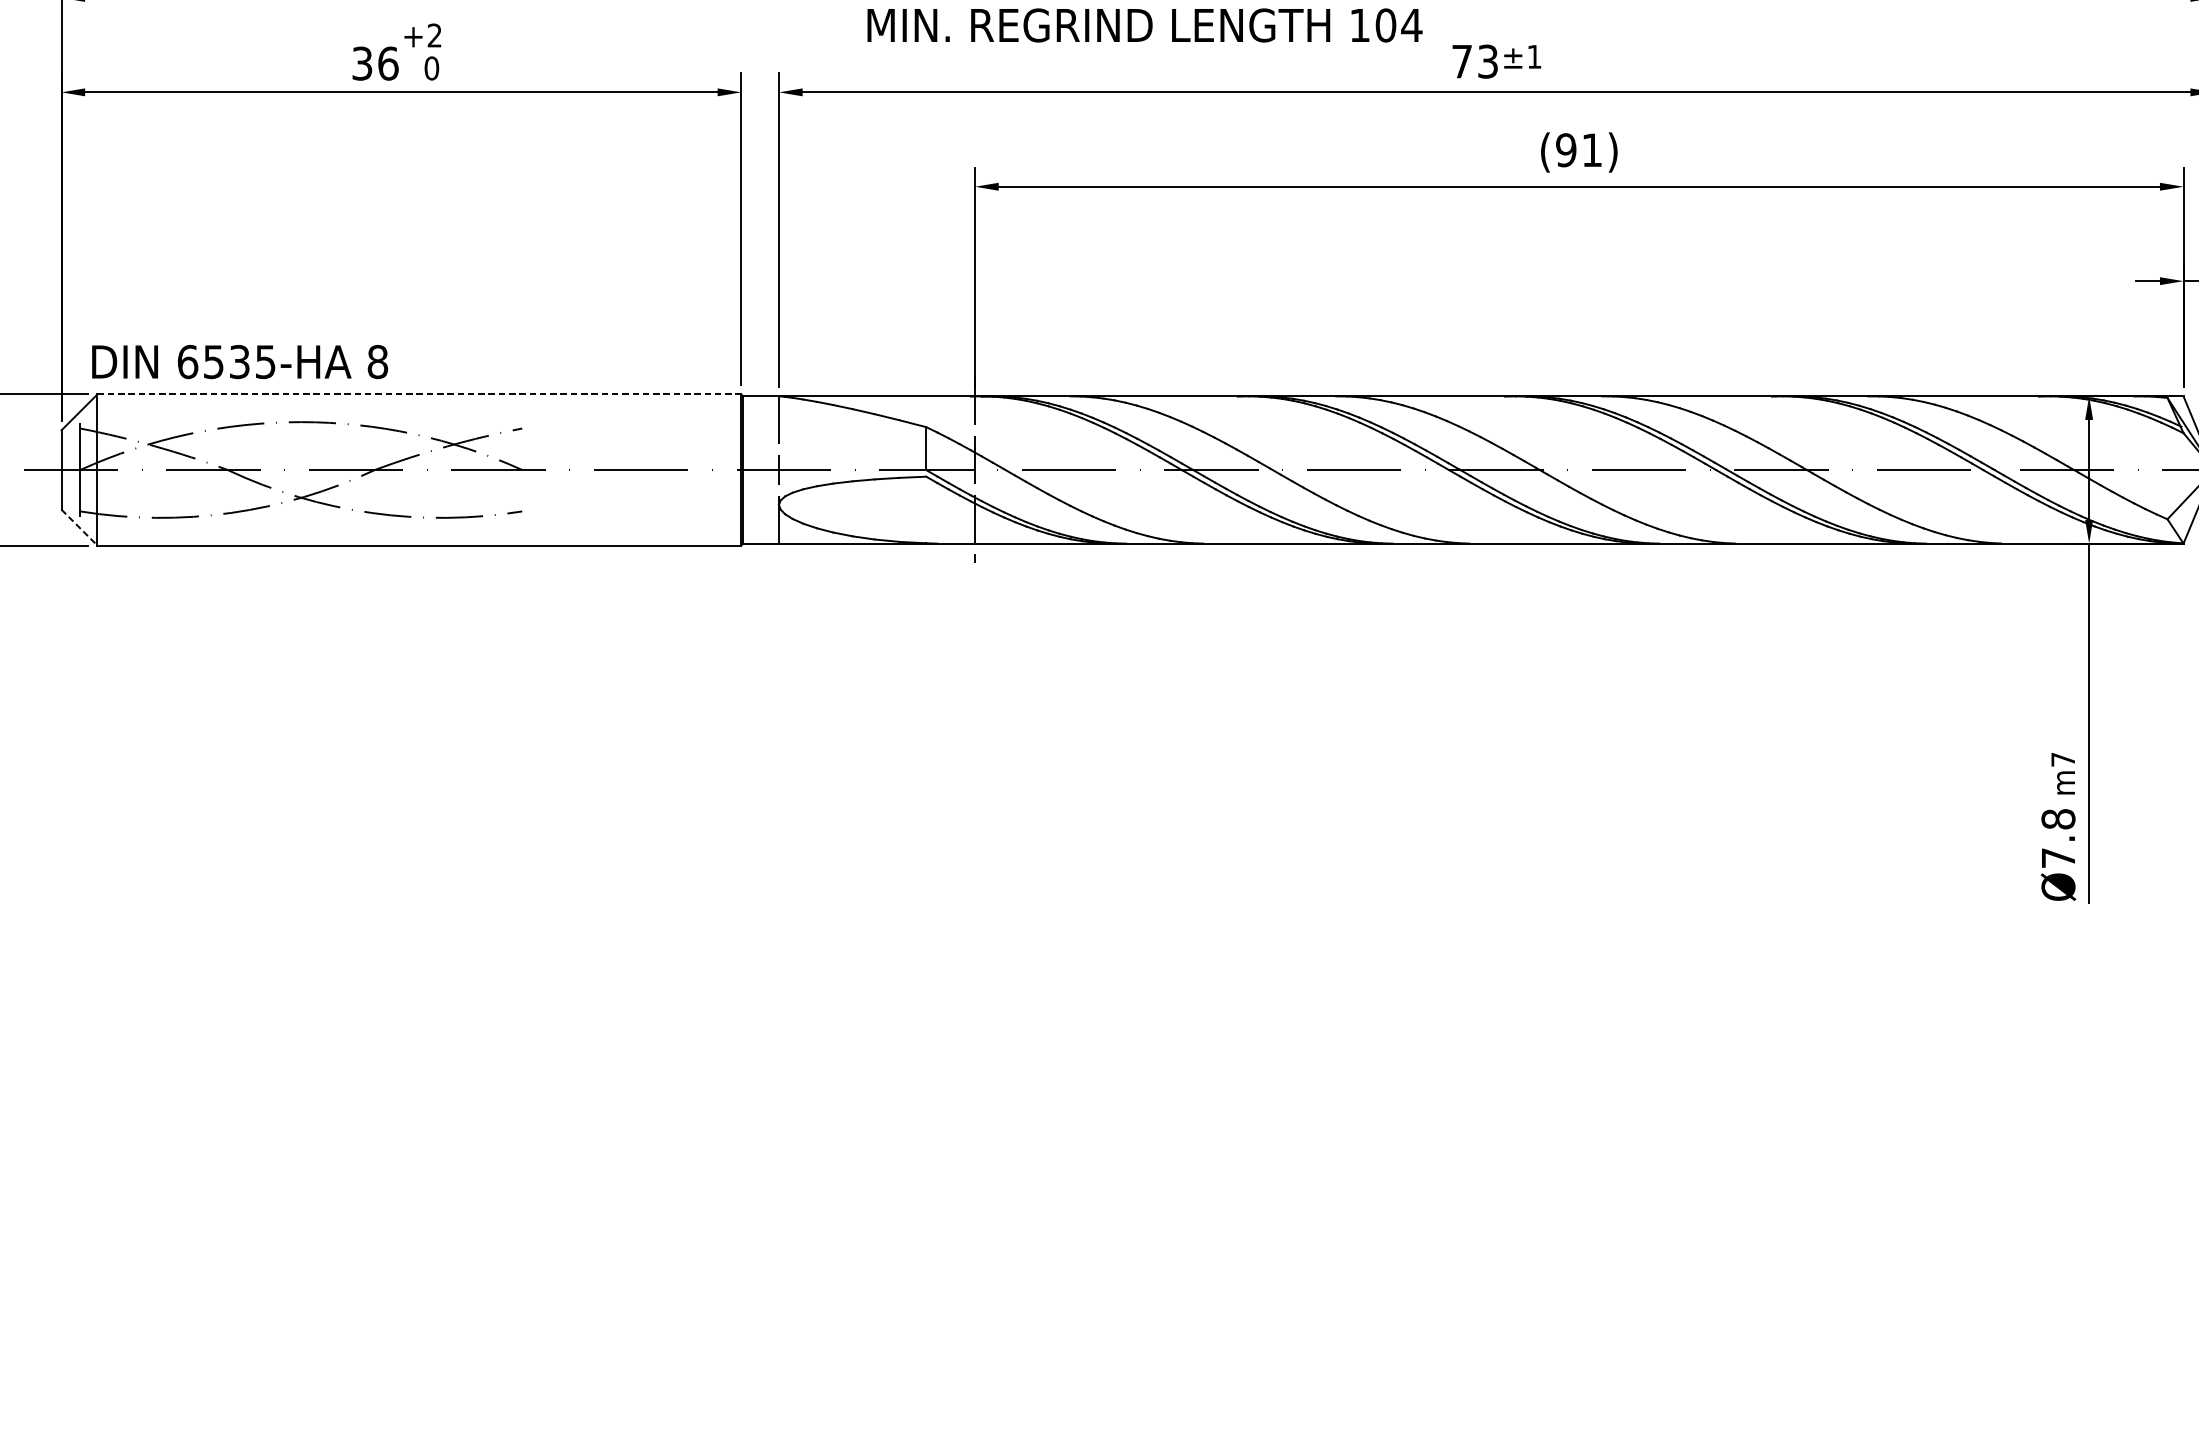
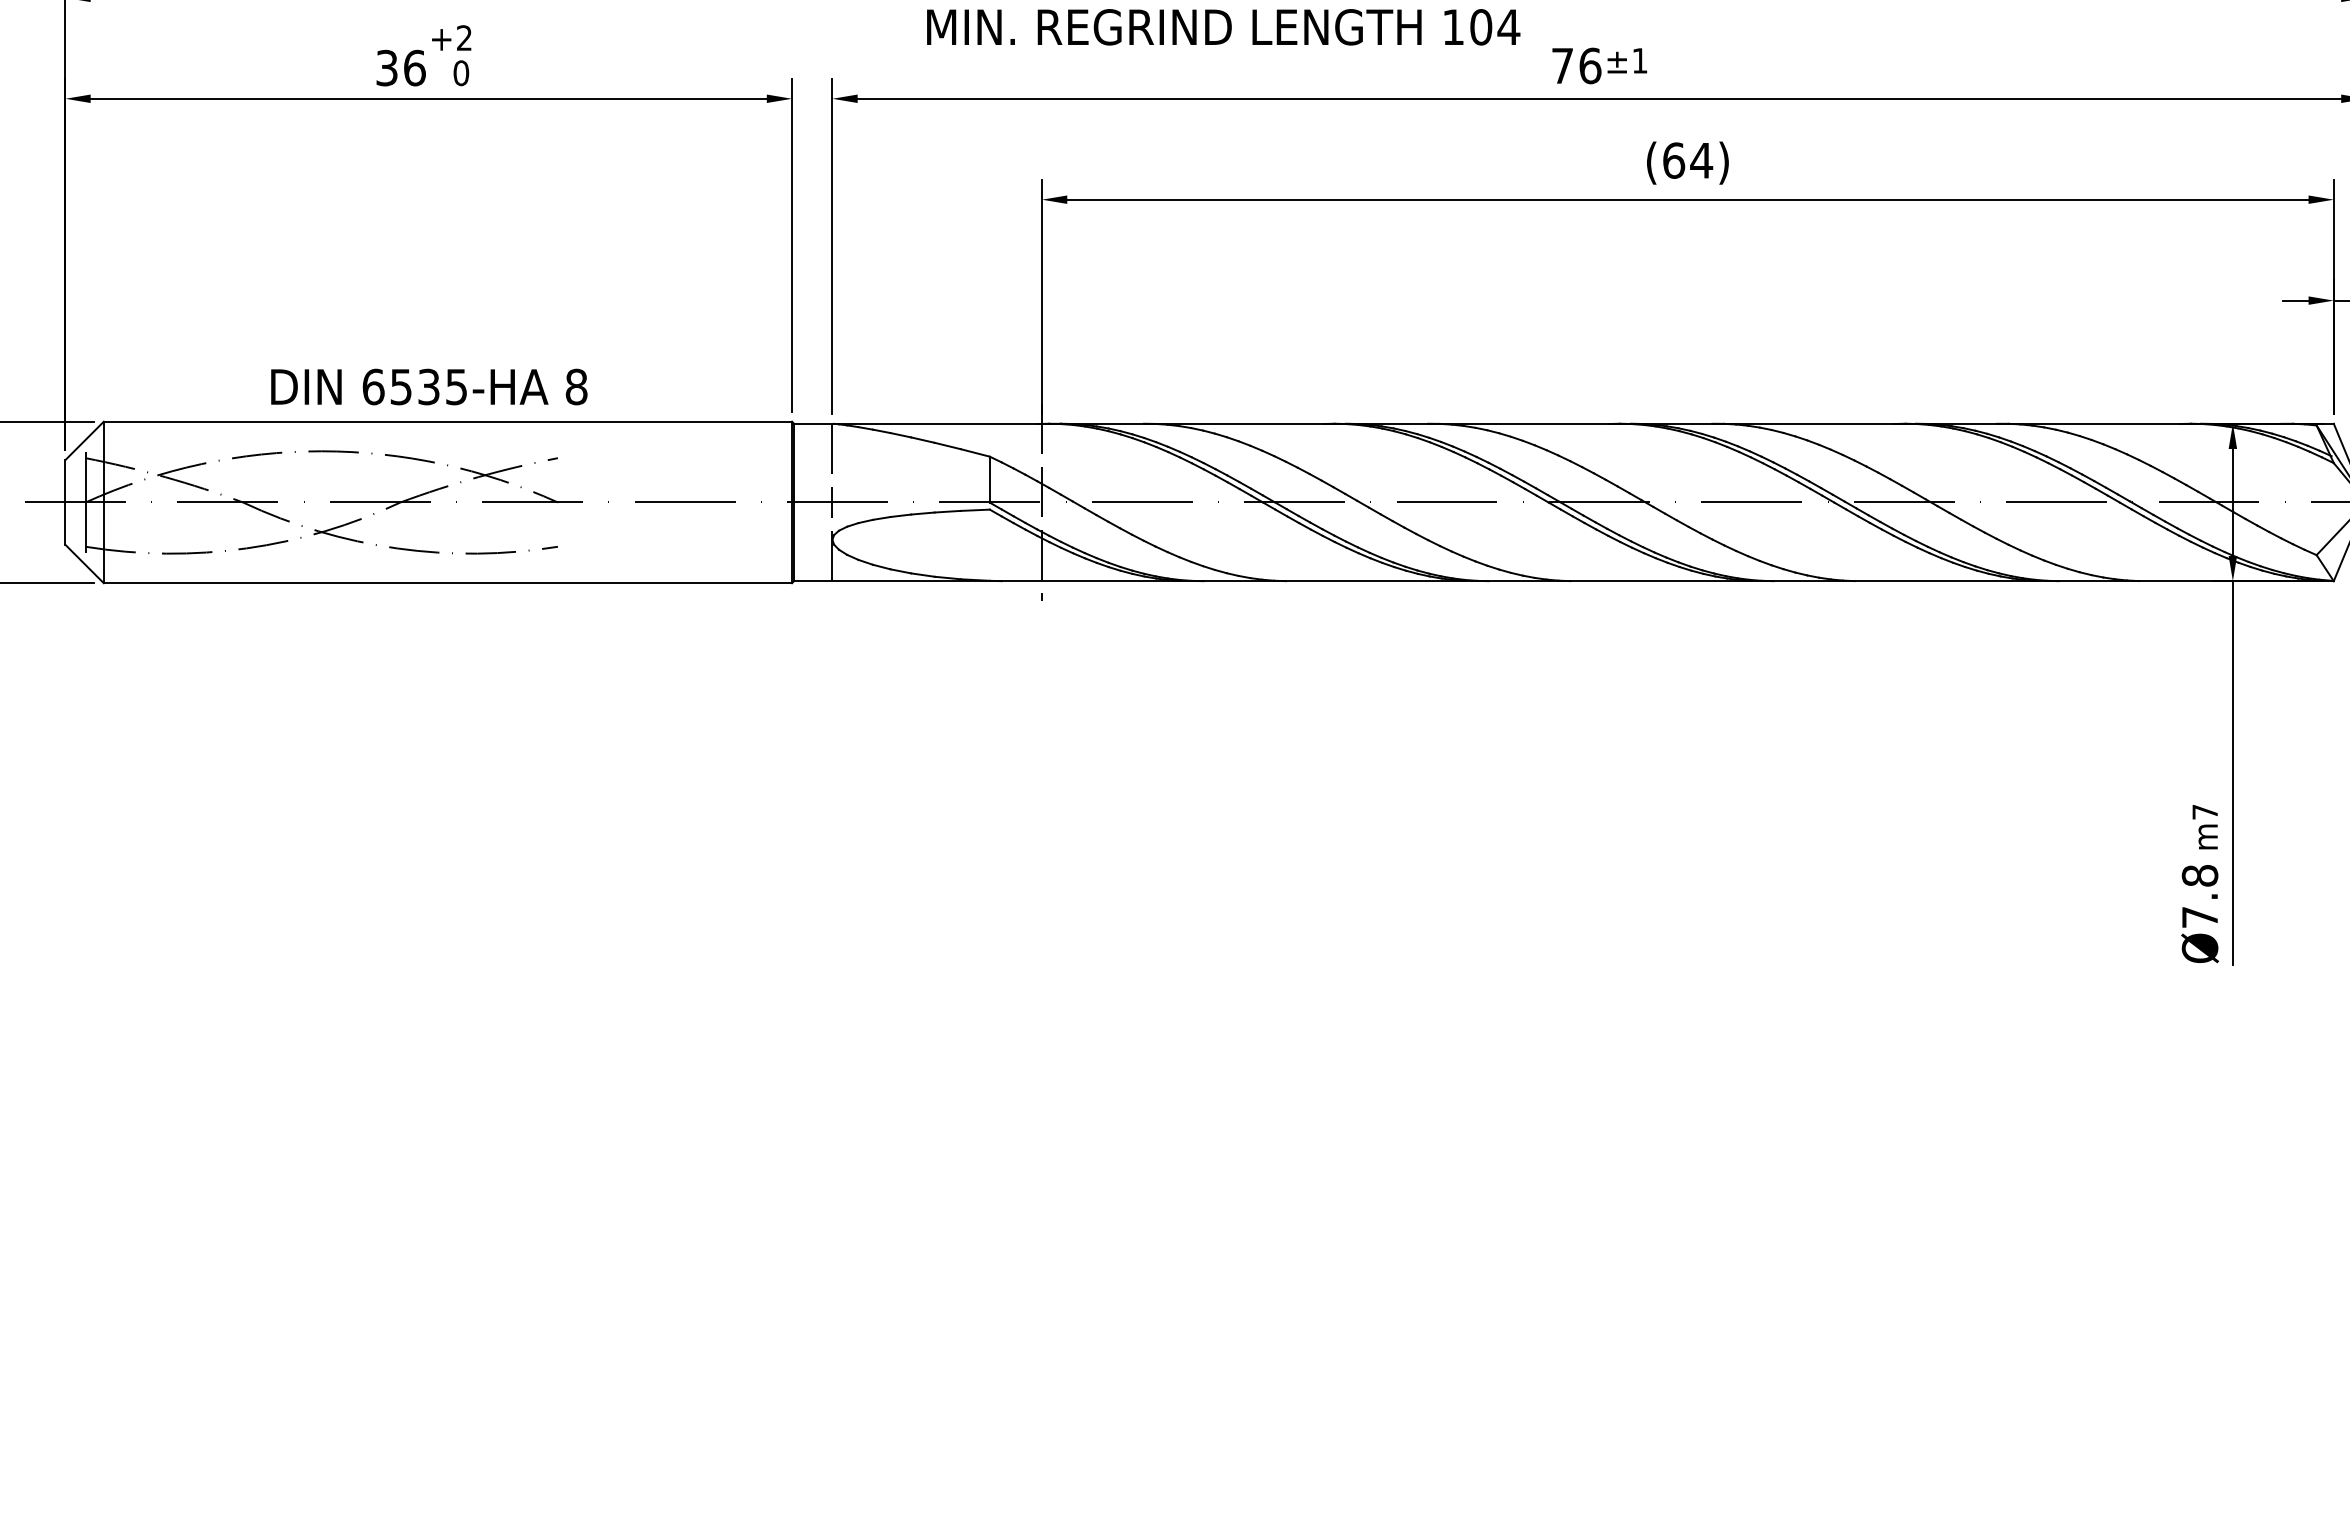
text: (1488, 61) -> (1590, 65), 73 -> 76
text: (1579, 150) -> (1688, 160), (91) -> (64)
text: (240, 361) -> (429, 386), moved
line: (419, 394) -> (448, 421), dashed -> solid
line: (79, 528) -> (84, 564), dashed -> solid

